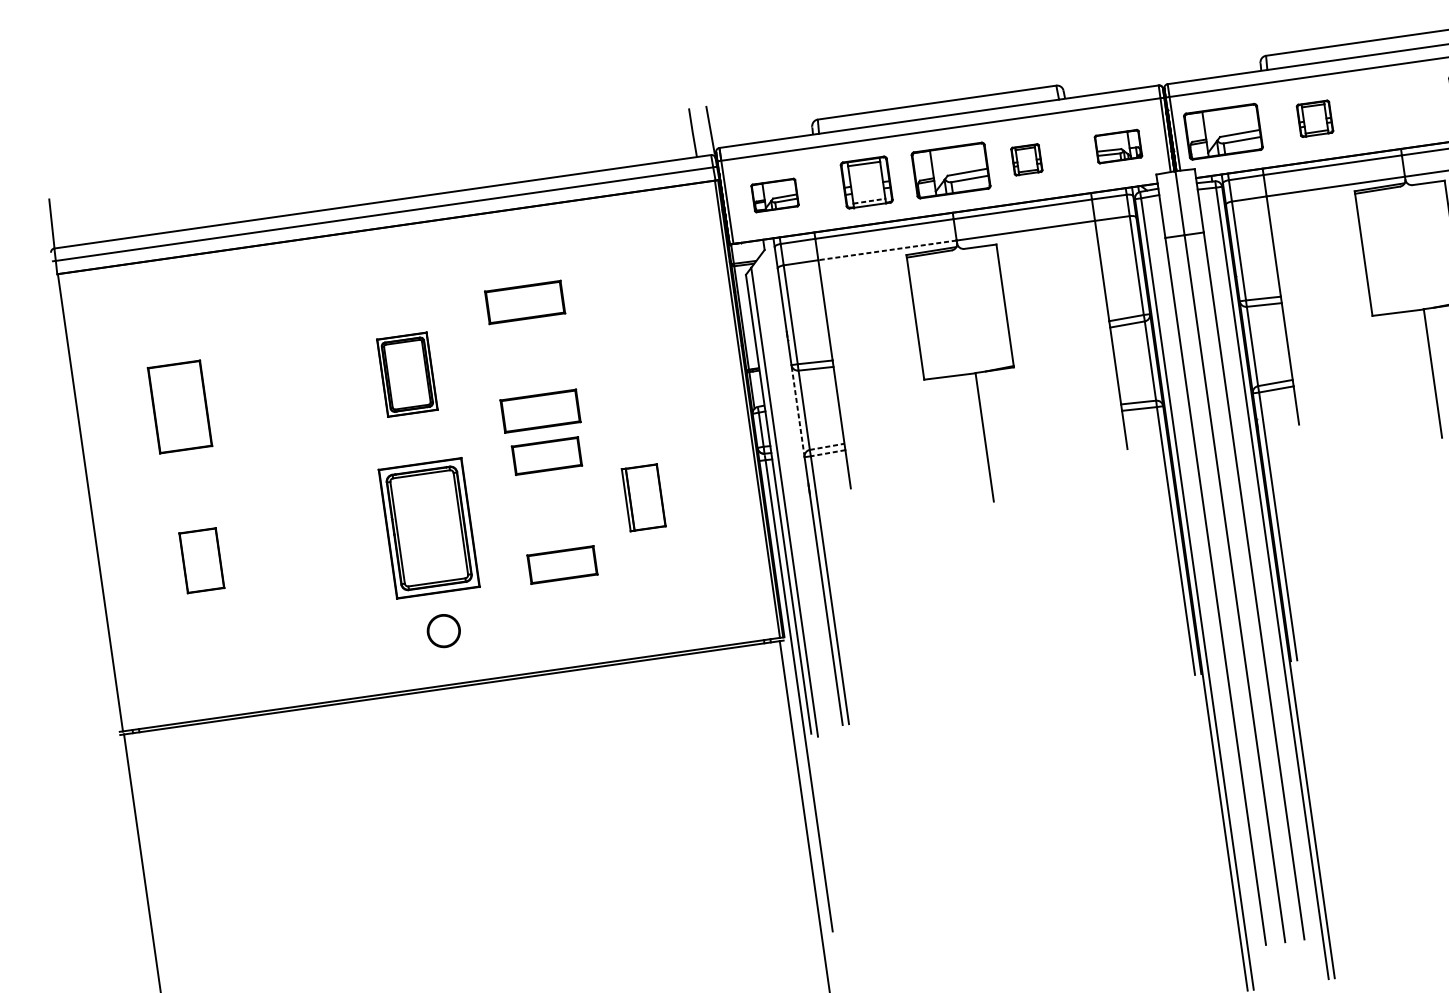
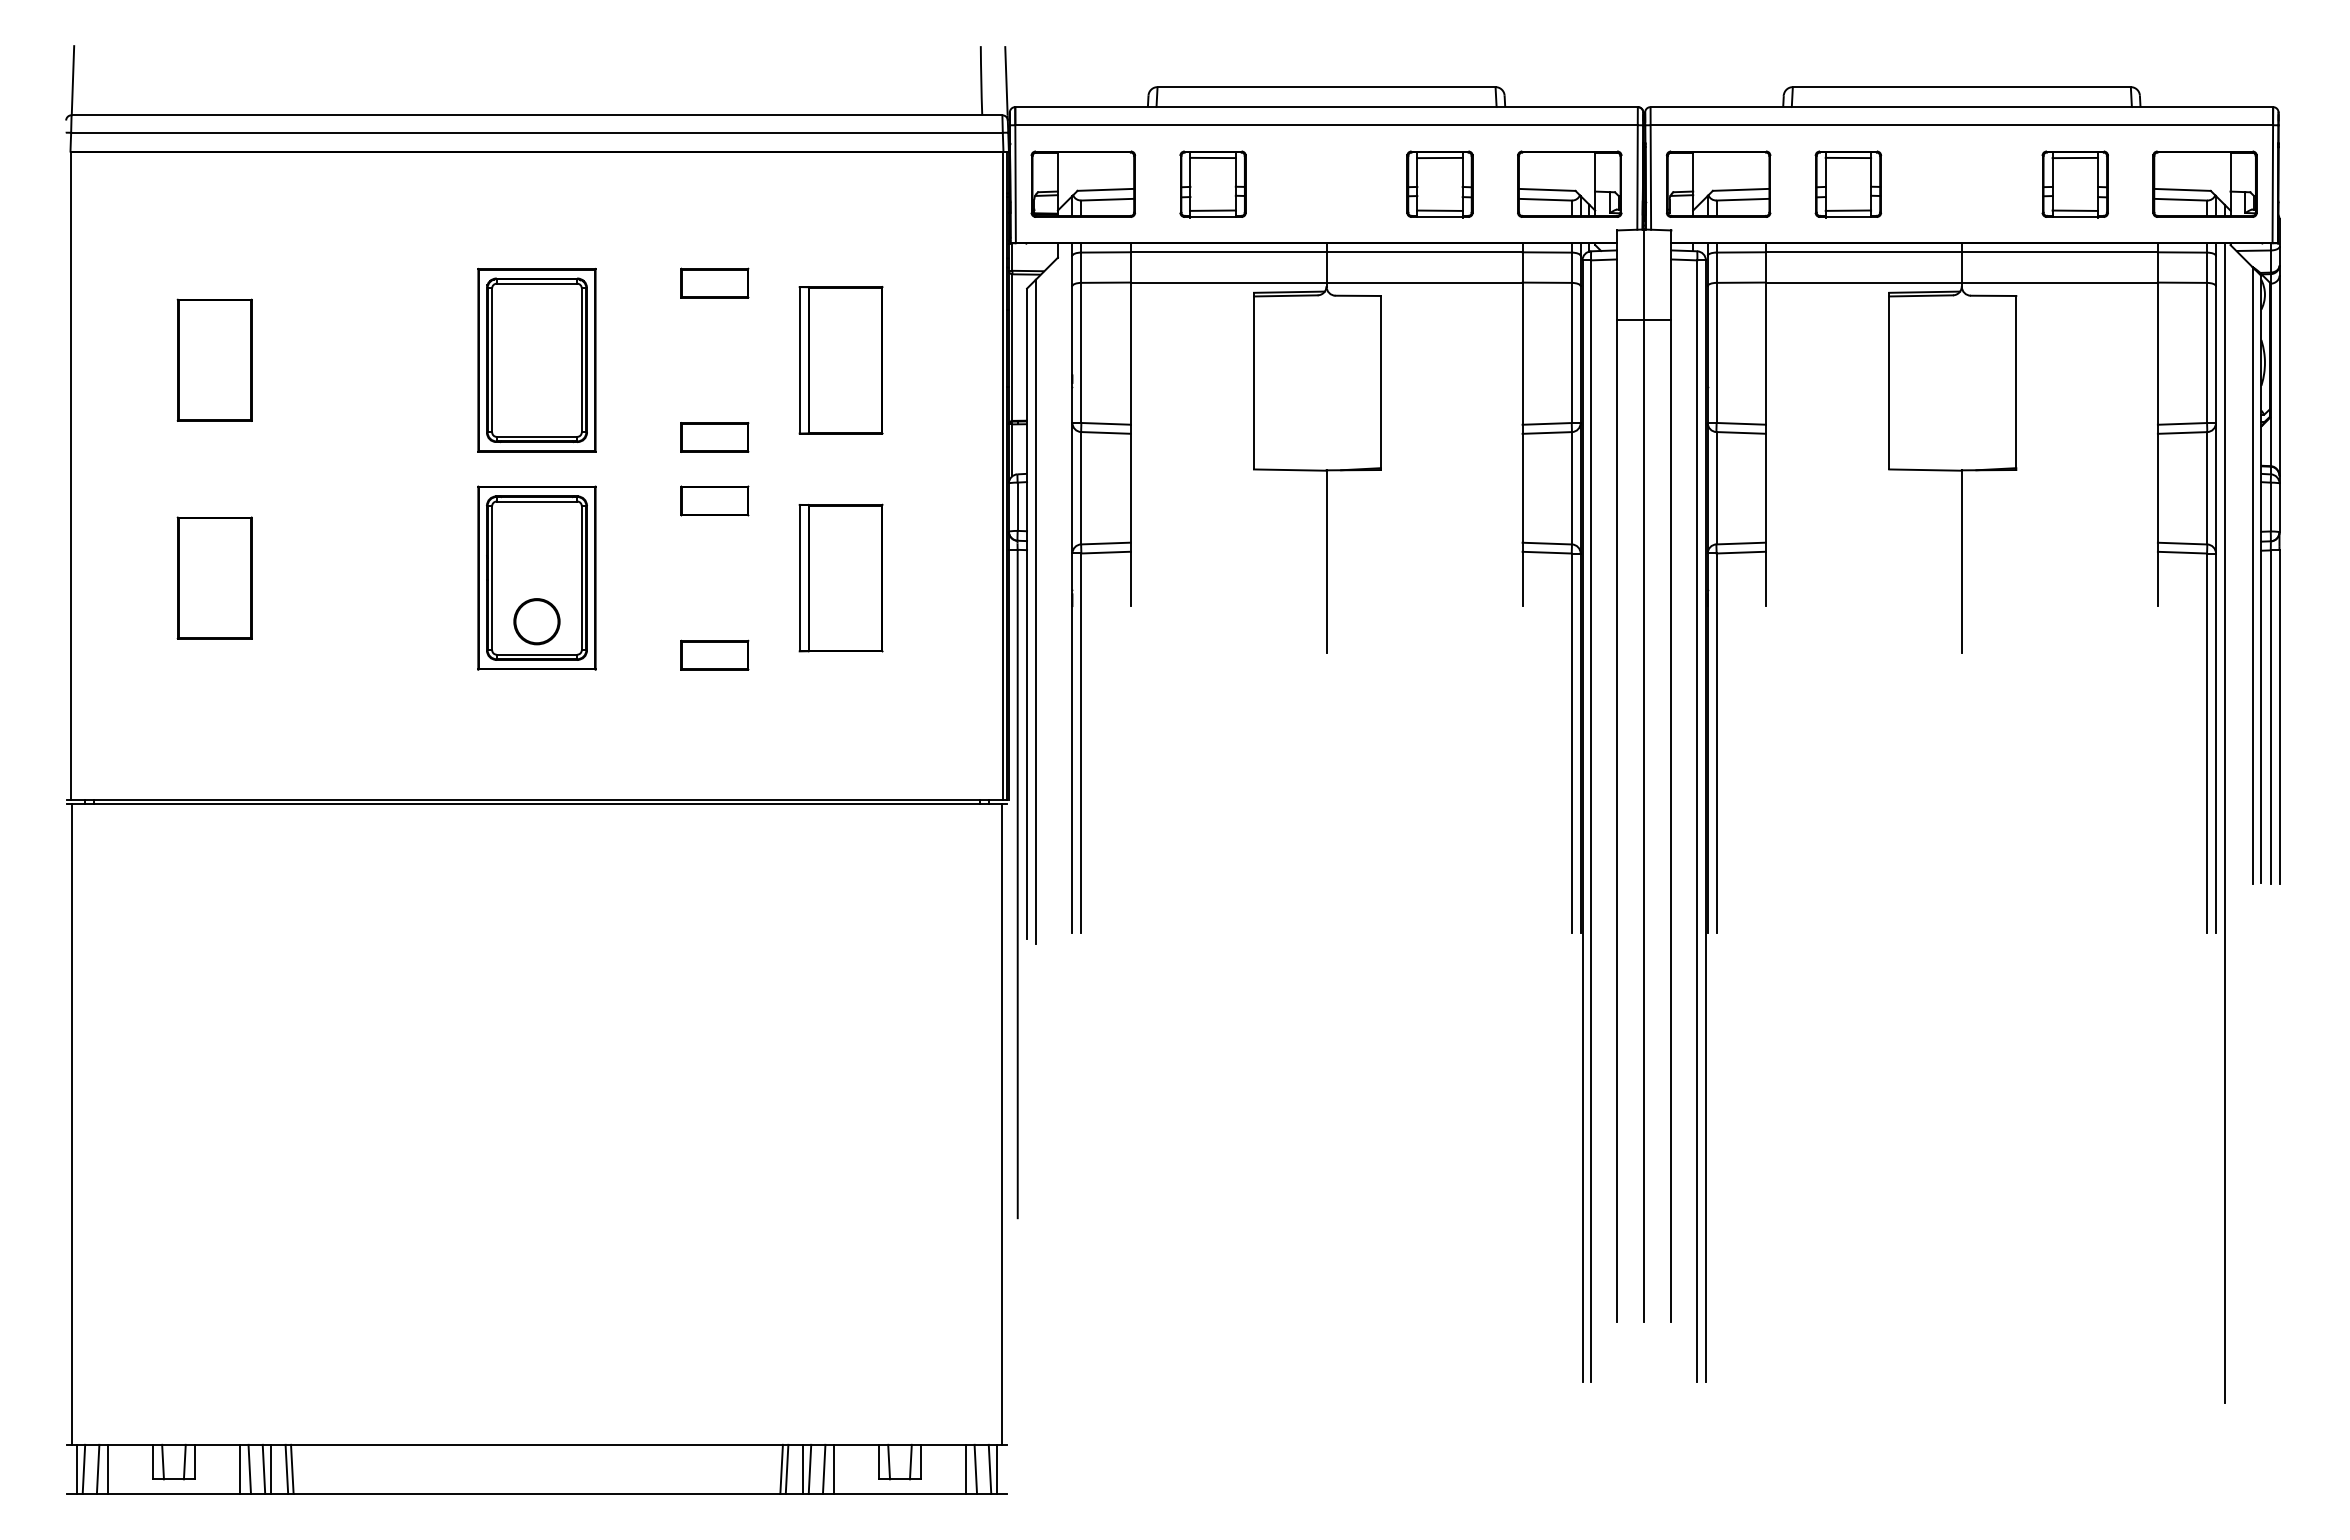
part: (1315, 118) -> (1848, 184), size x1.43
part: (1118, 146) -> (1569, 183), size x1.67
part: (1026, 159) -> (1439, 184), size x1.67
part: (950, 170) -> (1332, 183), removed
part: (774, 195) -> (1082, 183), size x1.67
line: (869, 201) -> (1213, 210), dashed -> solid
line: (887, 250) -> (1228, 282), dashed -> solid
part: (524, 301) -> (714, 282), size x0.62
part: (621, 344) -> (840, 360), added
part: (407, 374) -> (536, 360), size x1.67
line: (798, 410) -> (1072, 487), dashed -> solid
part: (540, 411) -> (714, 437), size x0.62
line: (826, 446) -> (1105, 543), dashed -> solid
line: (827, 453) -> (1105, 552), dashed -> solid
part: (546, 455) -> (714, 500), size x0.71
part: (643, 497) -> (840, 577), size x1.67
part: (201, 560) -> (214, 577), size x1.43
part: (562, 564) -> (714, 654), size x0.71
circle: (443, 630) -> (536, 621), moved

